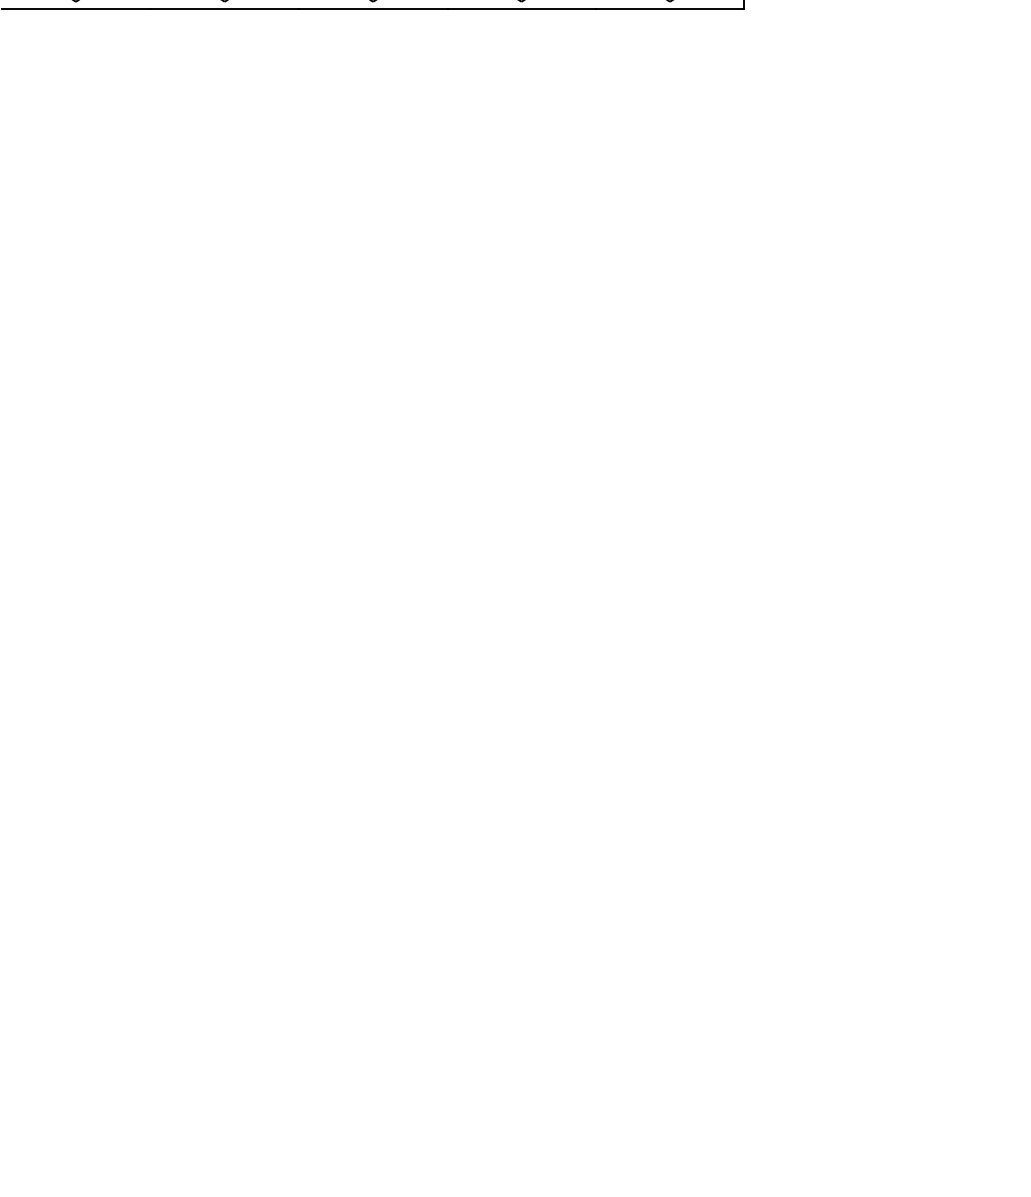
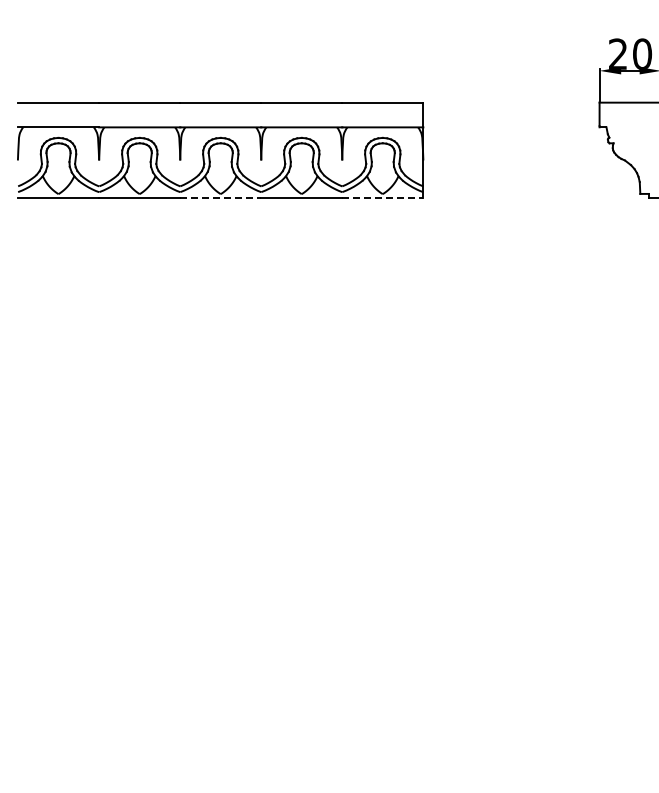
line: (372, 9) -> (220, 198), solid -> dashed
line: (669, 9) -> (382, 198), solid -> dashed

